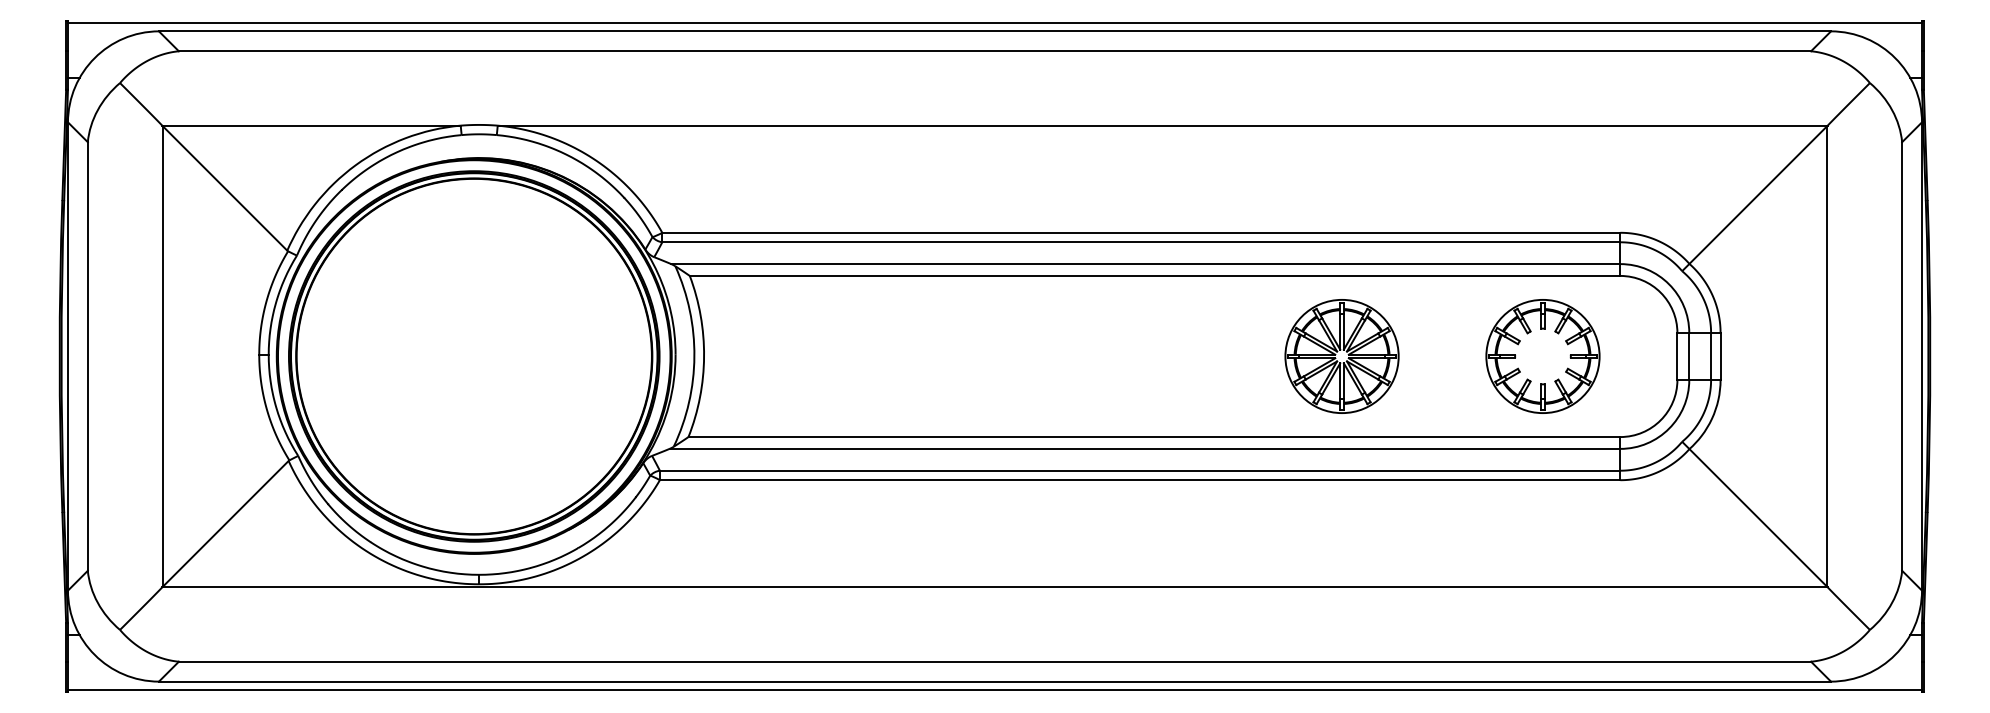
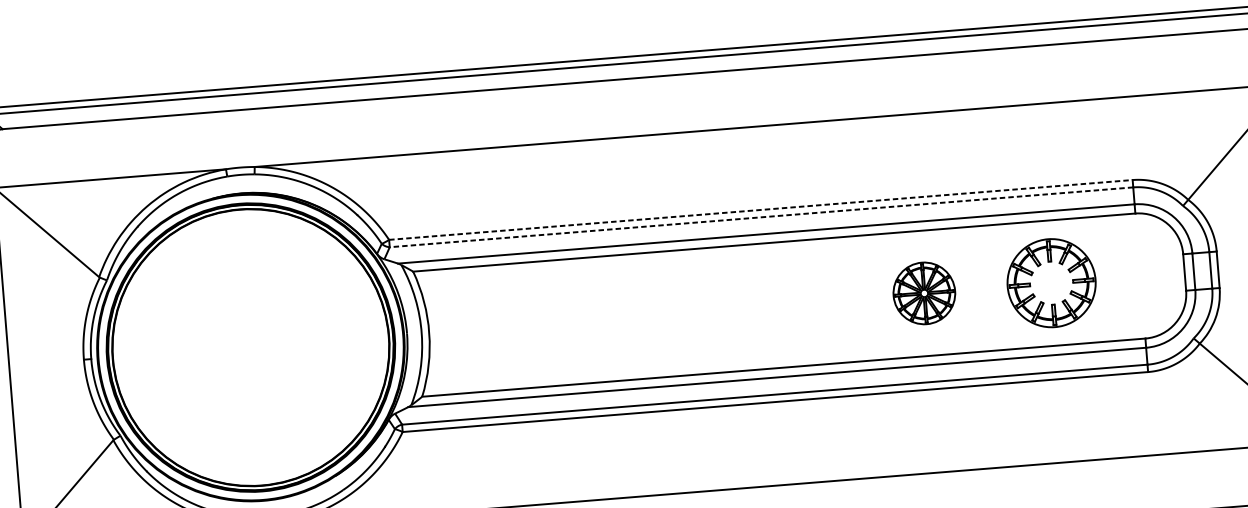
line: (1141, 232) -> (761, 209), solid -> dashed
line: (1140, 242) -> (760, 217), solid -> dashed
part: (1341, 356) -> (923, 293), size x0.7
part: (1542, 356) -> (1051, 283), moved

